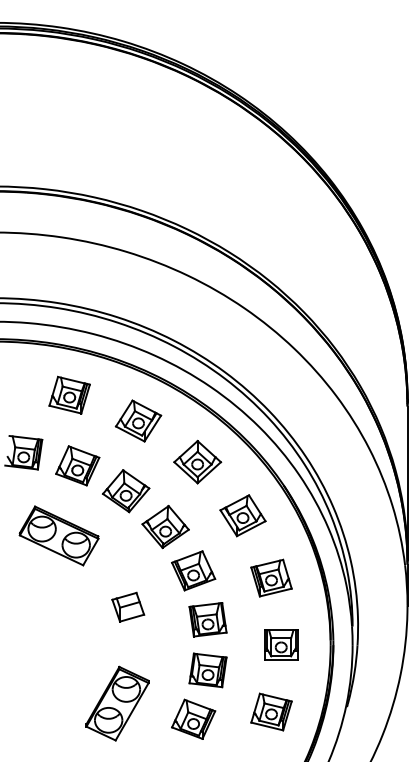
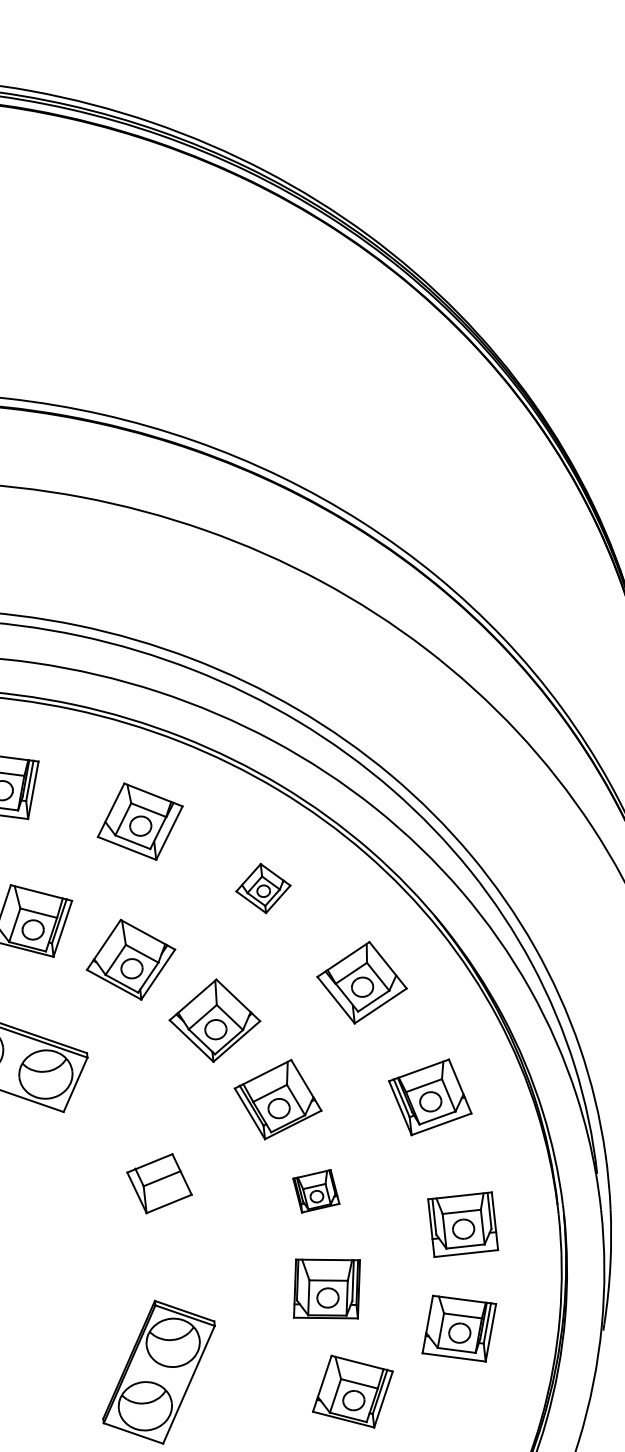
part: (197, 461) -> (262, 887), size x0.6
part: (207, 619) -> (315, 1190), size x0.6
part: (271, 711) -> (459, 1327), moved
part: (193, 718) -> (352, 1390), moved

